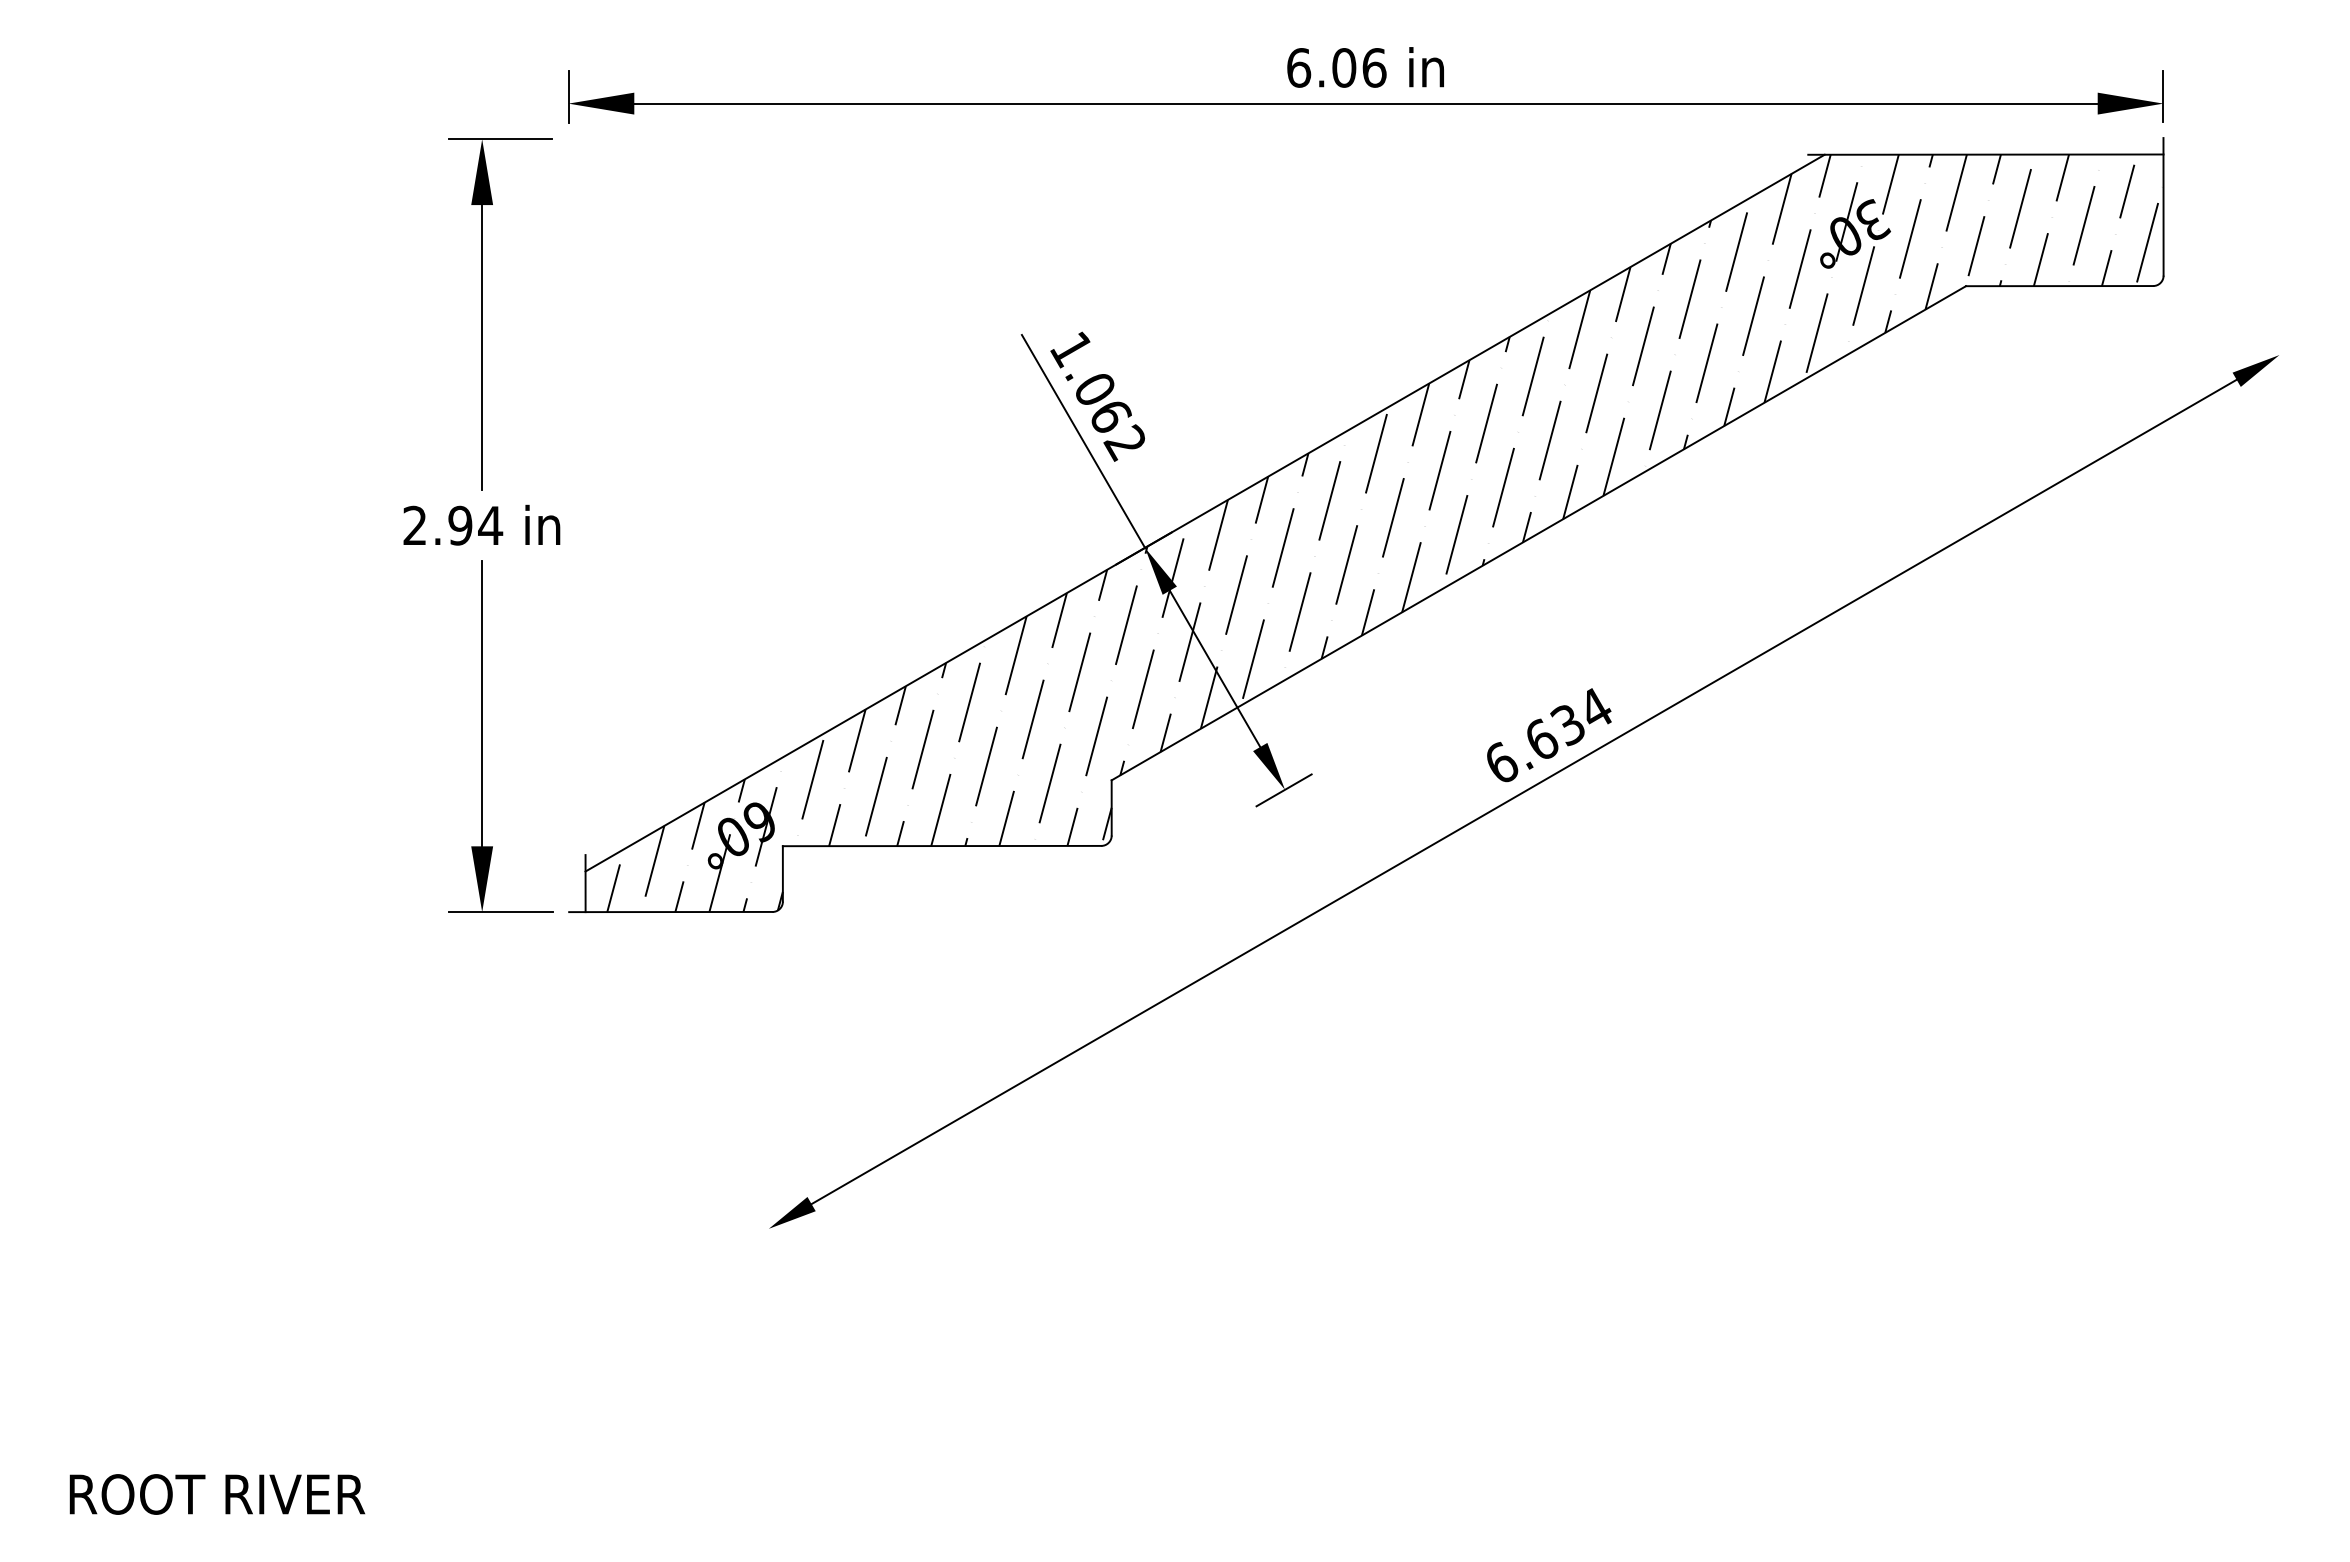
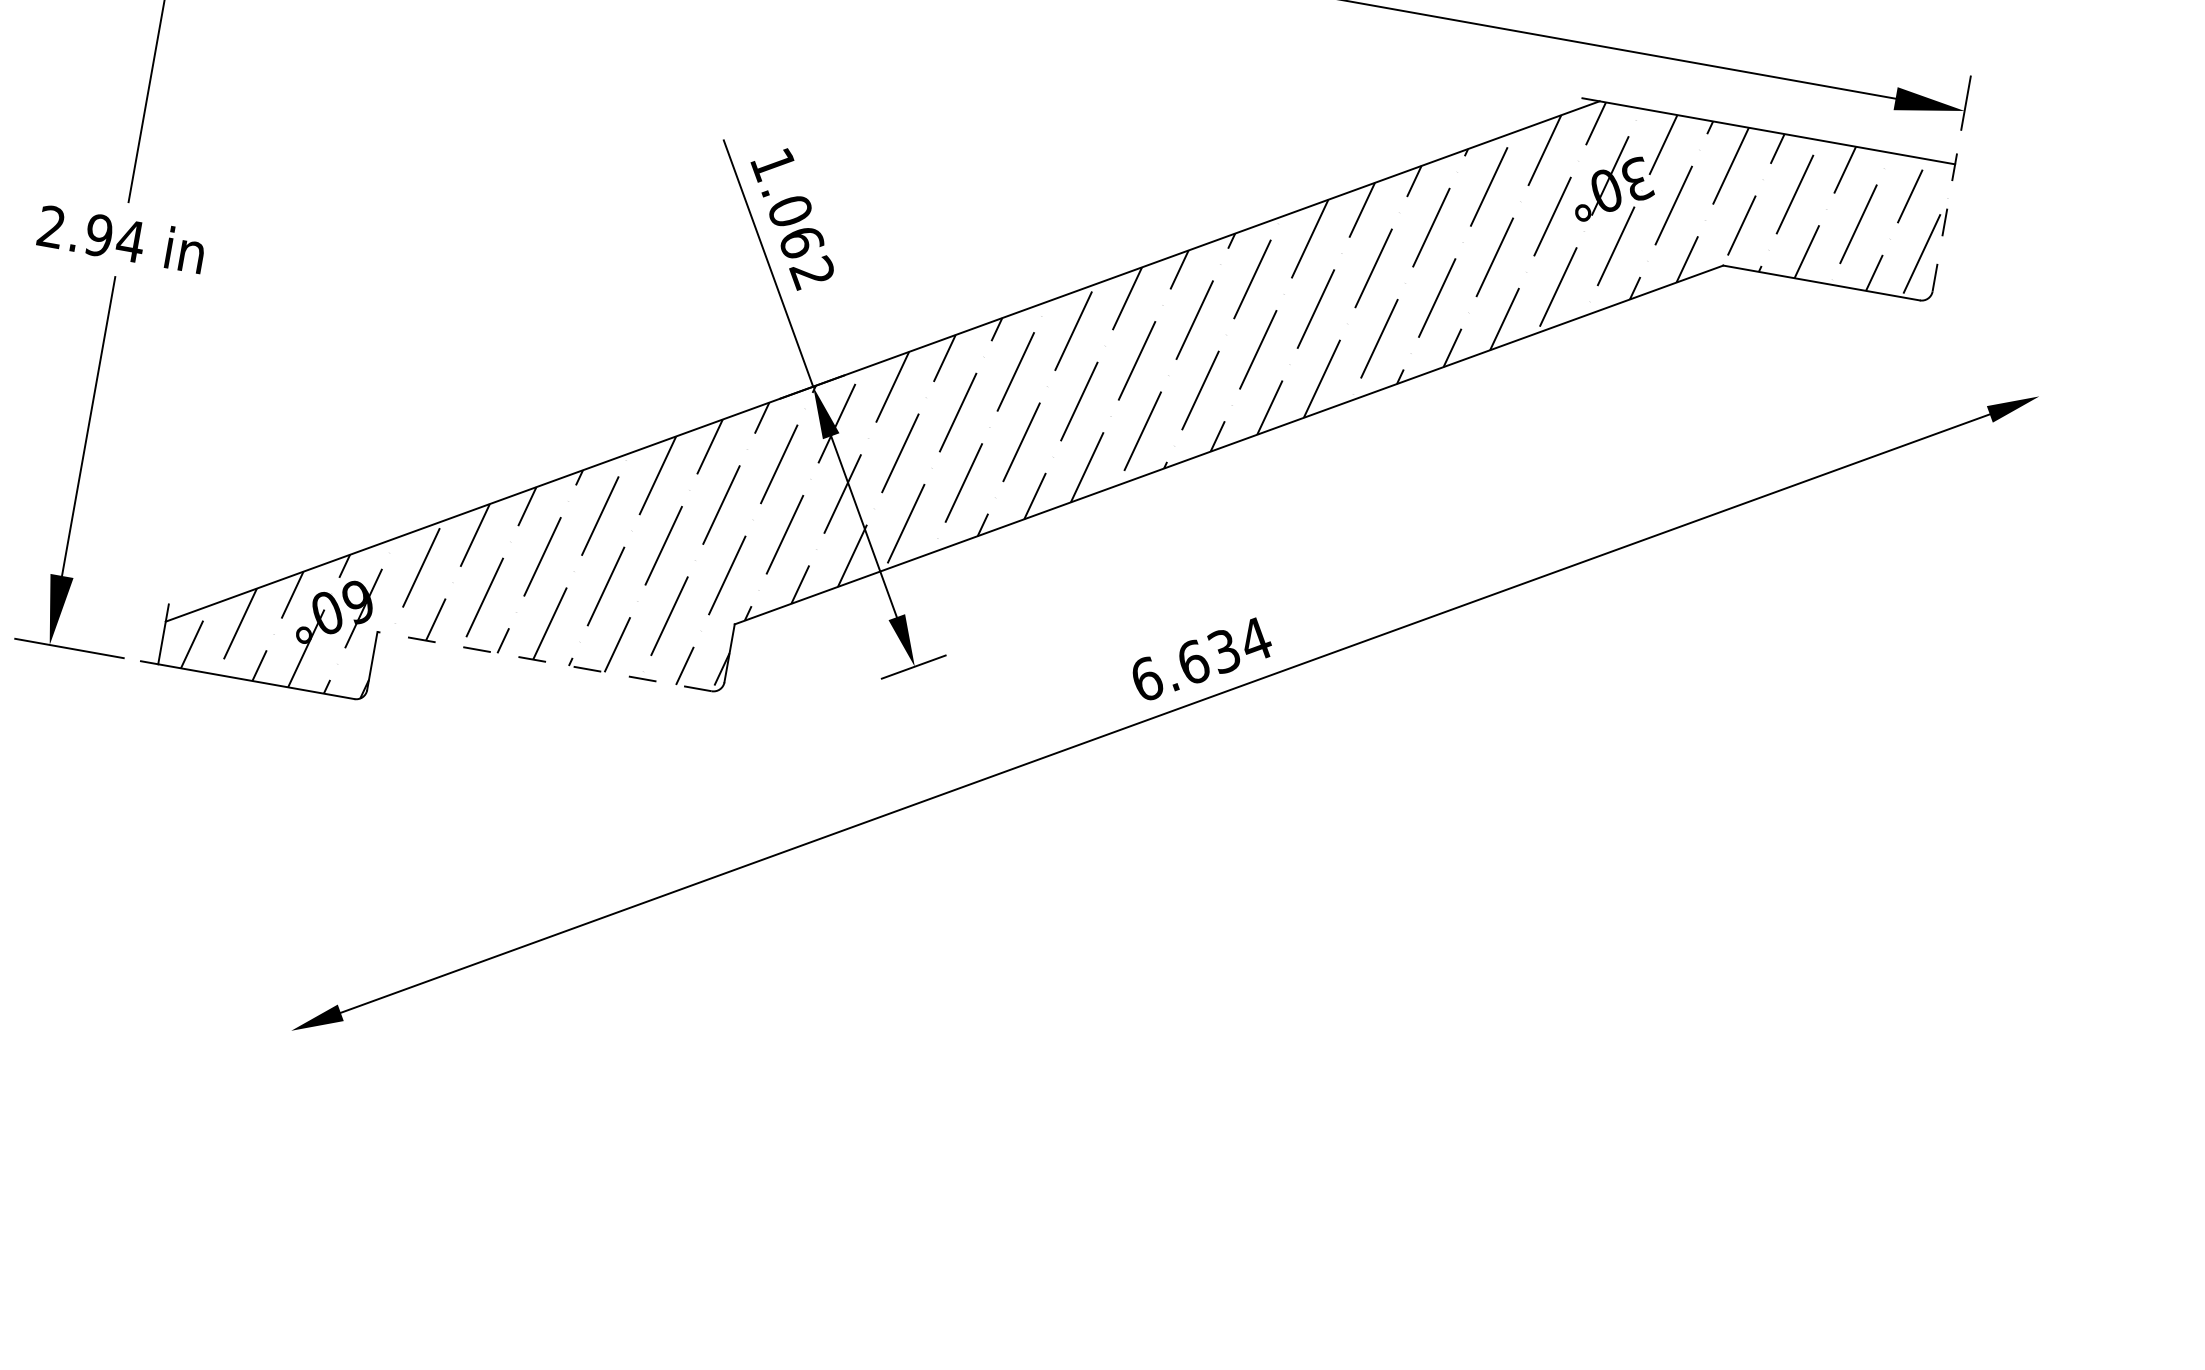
line: (2163, 206) -> (1945, 218), solid -> dashed
line: (941, 846) -> (543, 661), solid -> dashed

